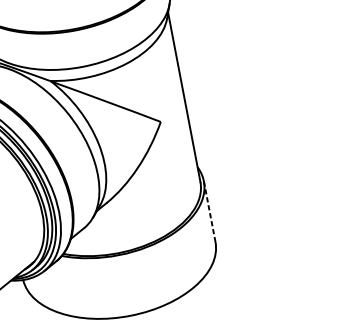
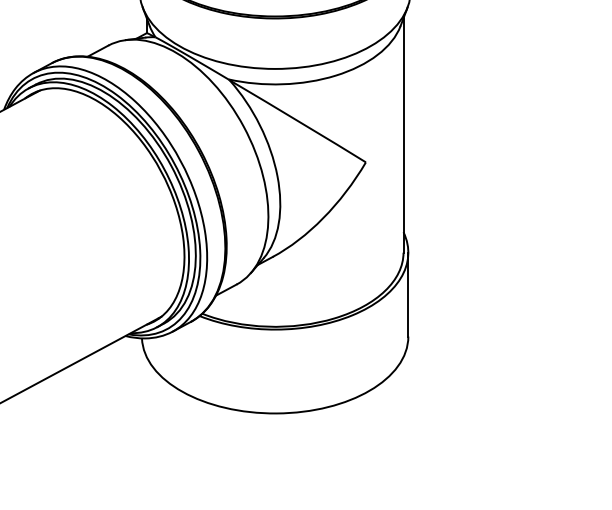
line: (209, 211) -> (408, 294), dashed -> solid

